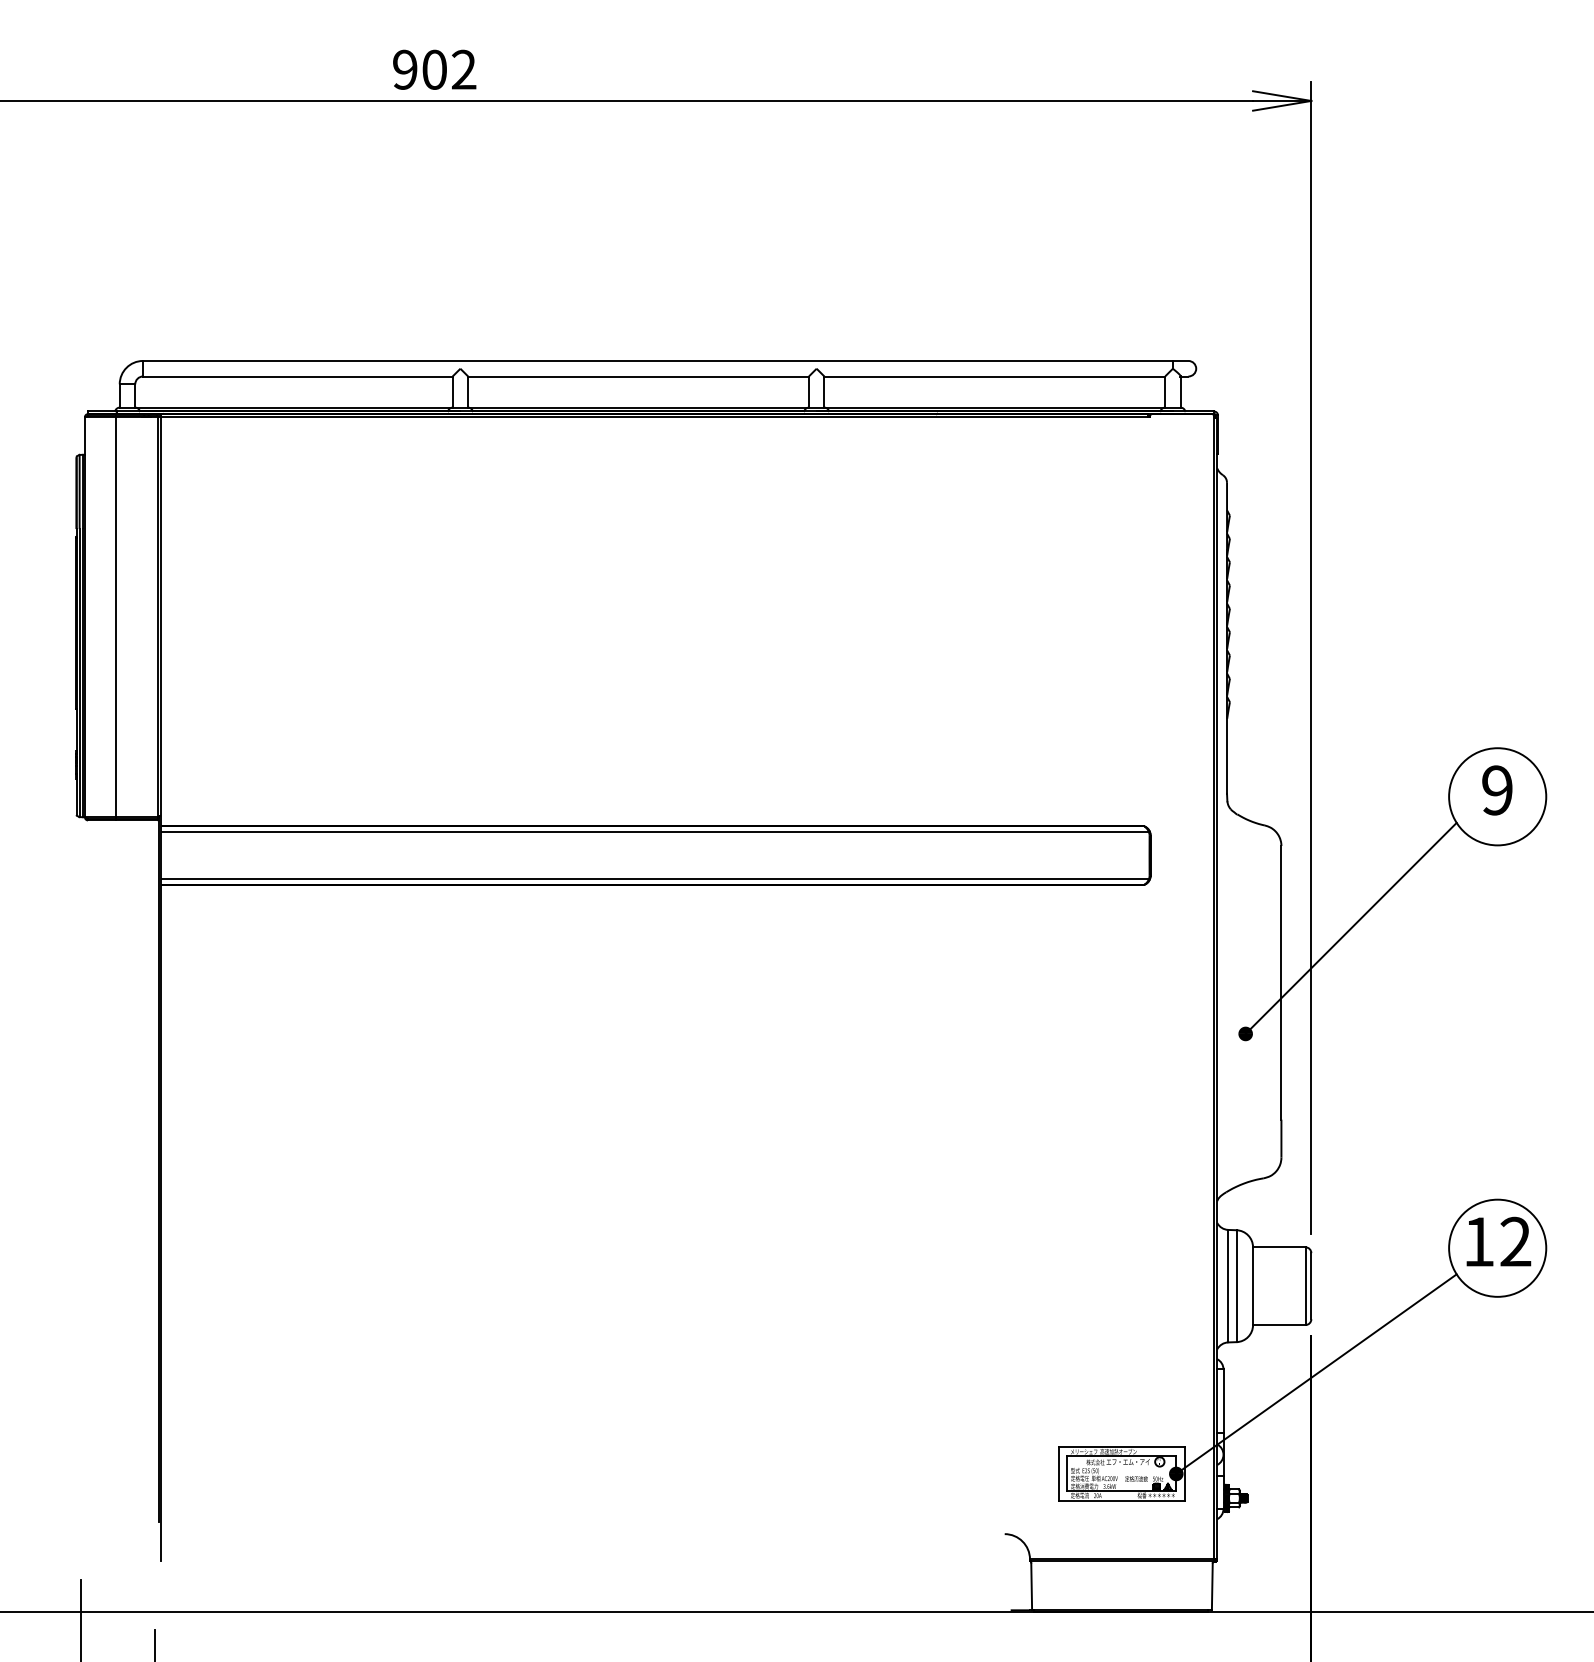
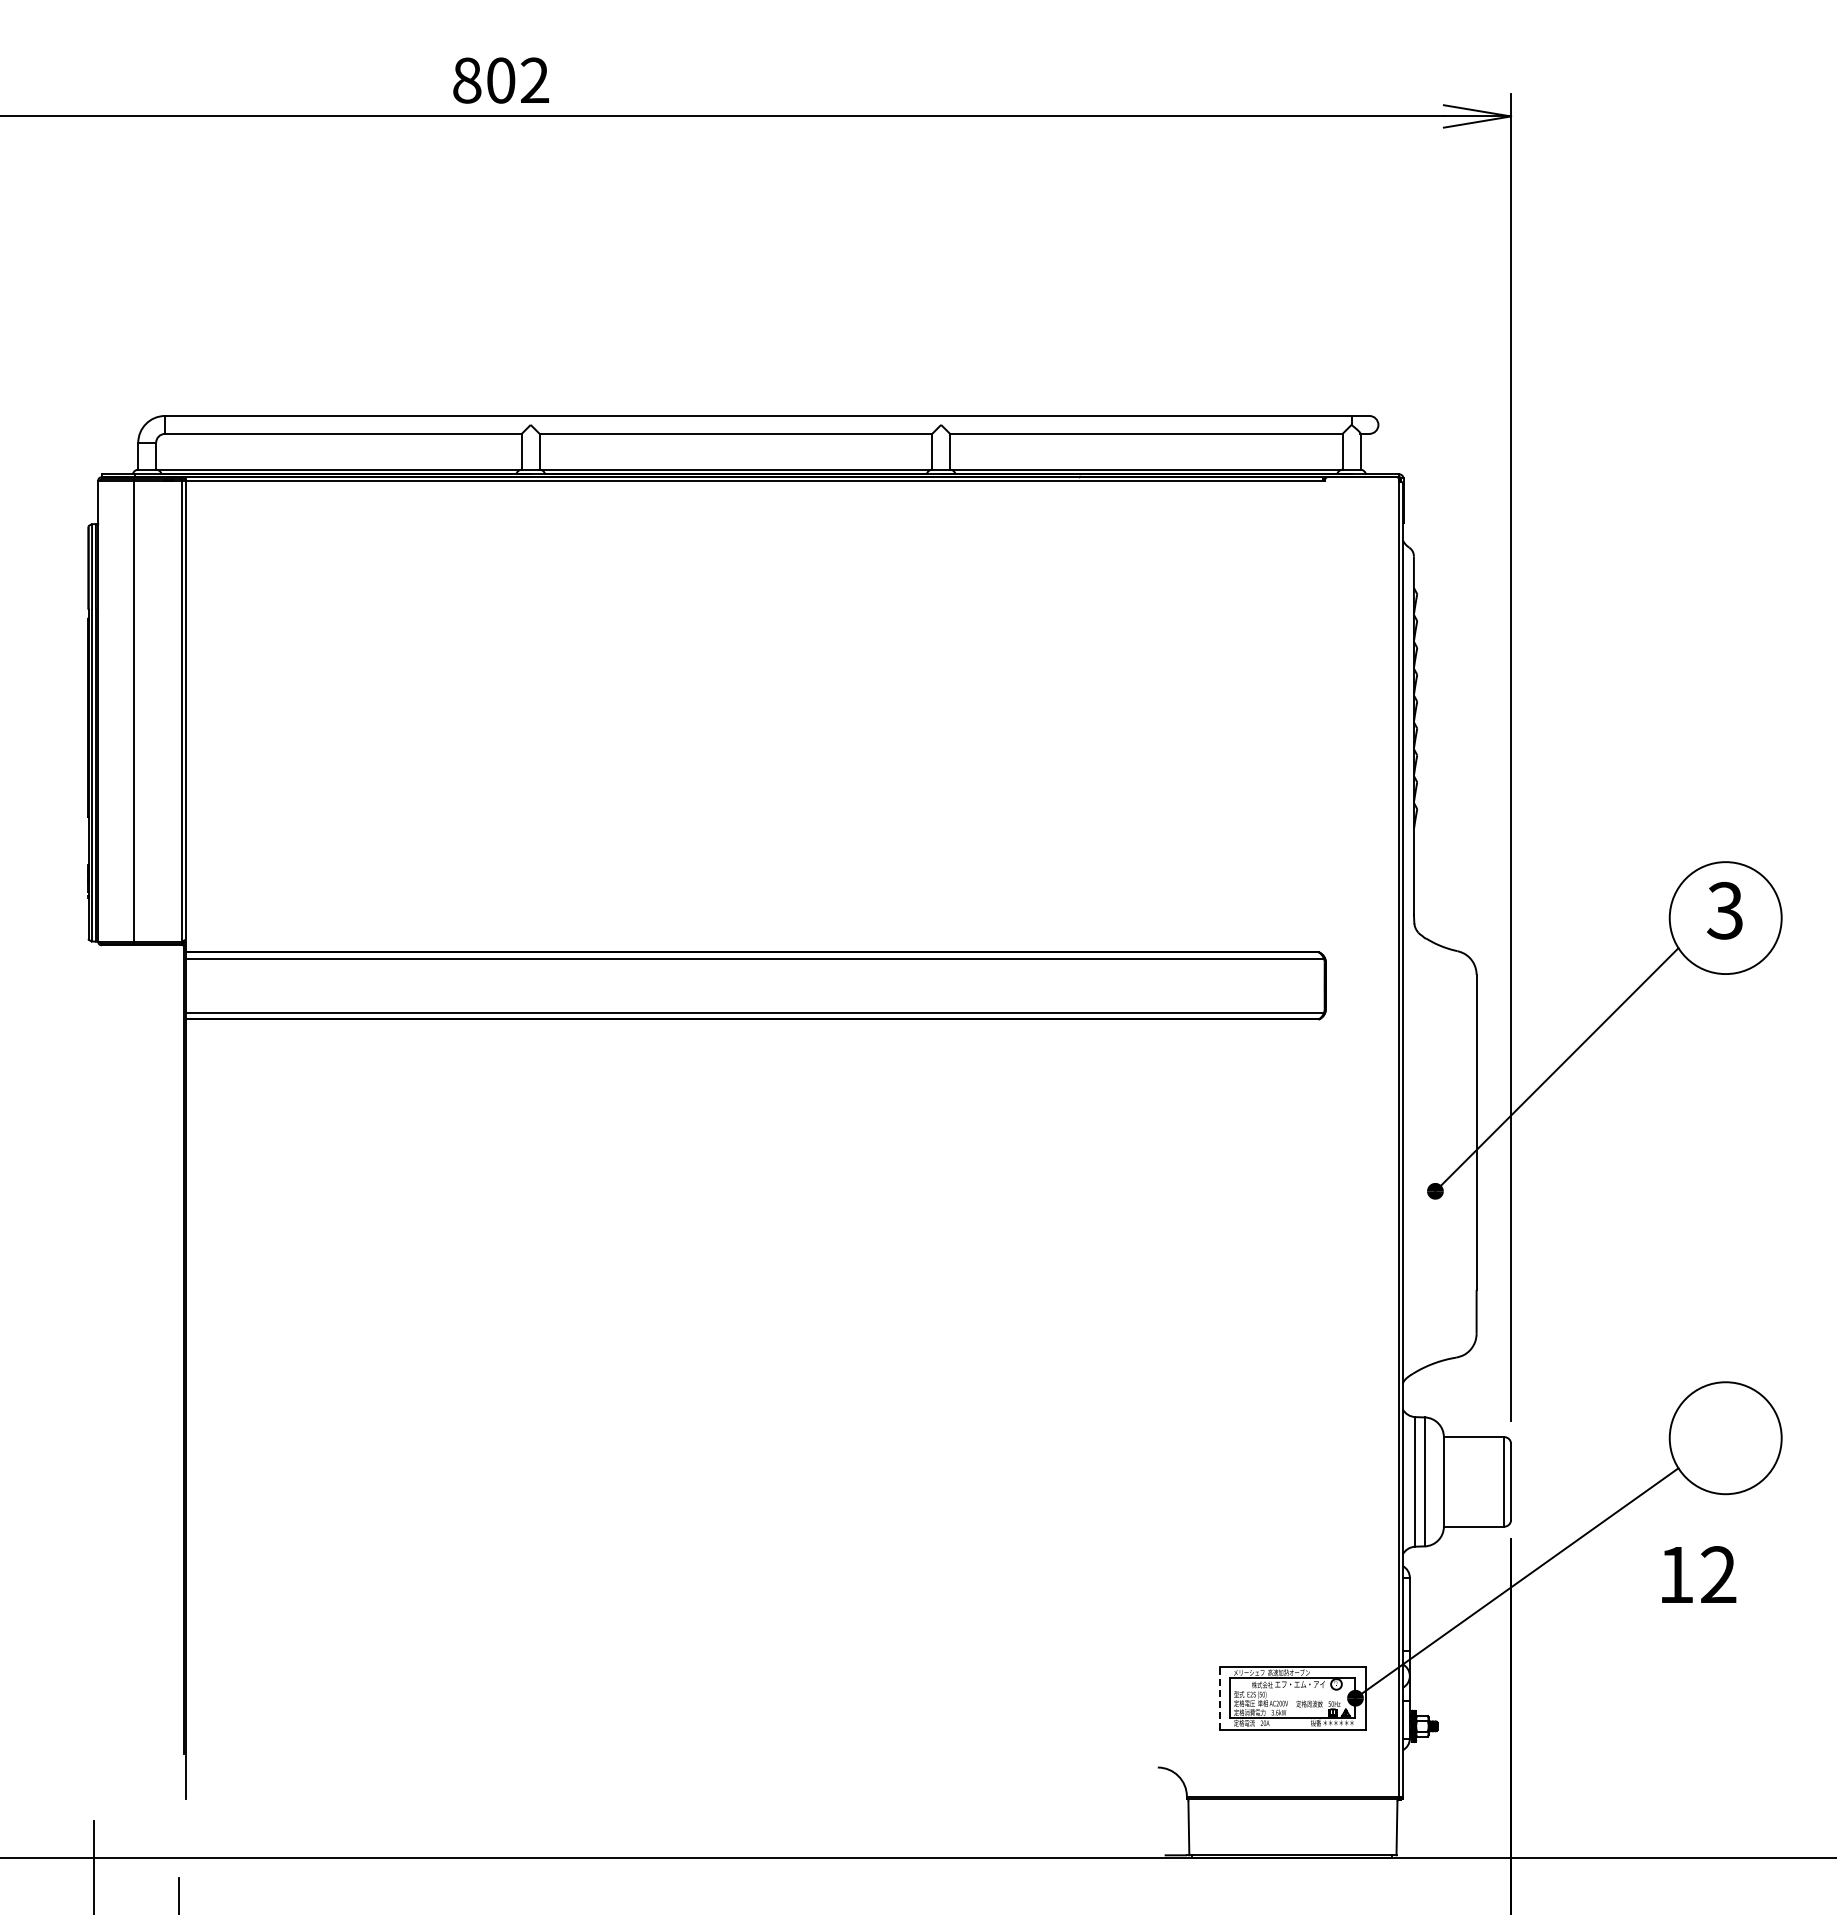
text: (405, 69) -> (467, 80), 902 -> 802
text: (1496, 790) -> (1724, 910), 9 -> 3
text: (1499, 1241) -> (1699, 1574), moved
line: (1059, 1473) -> (1220, 1697), solid -> dashed

